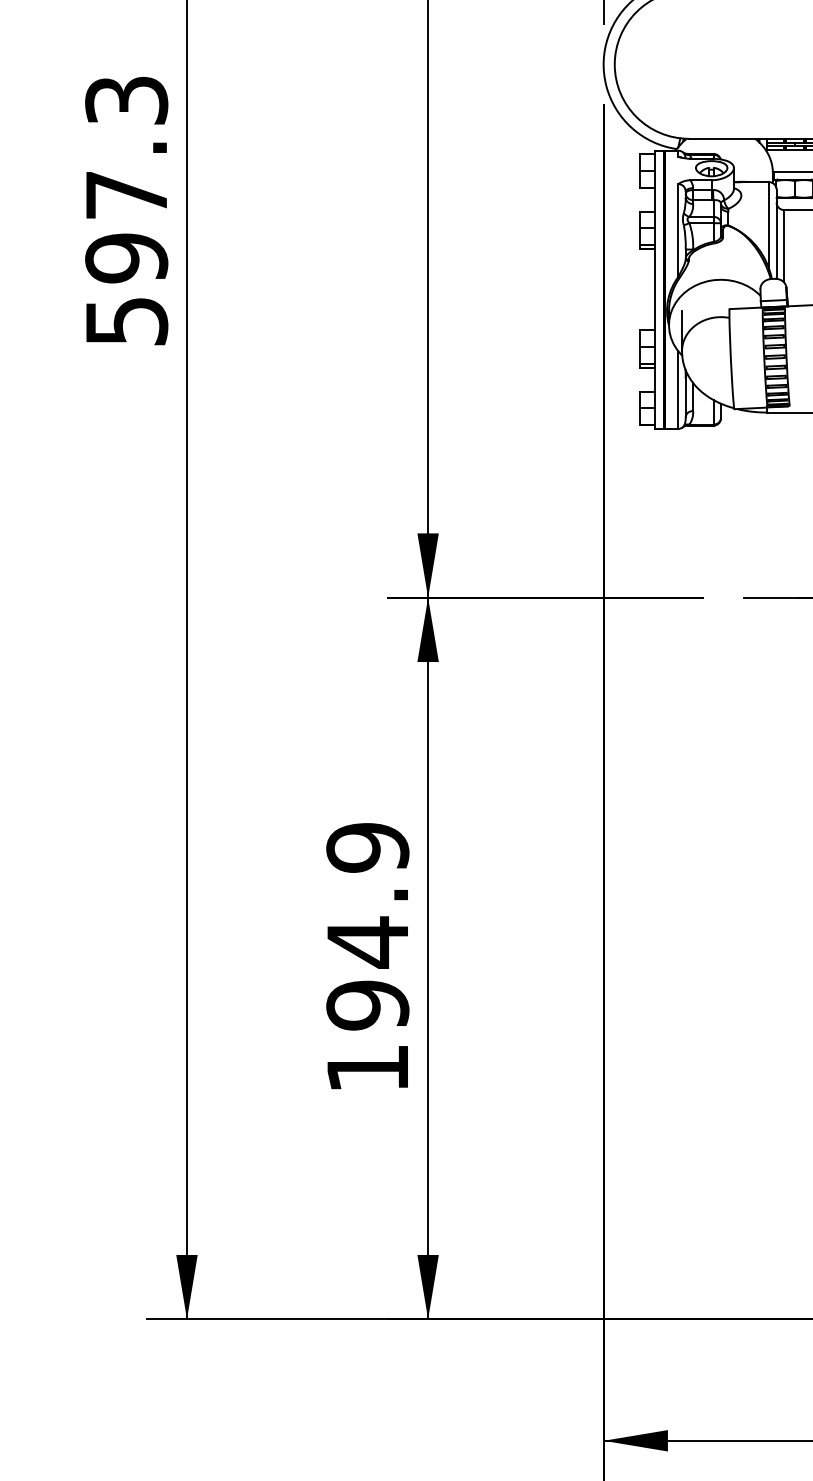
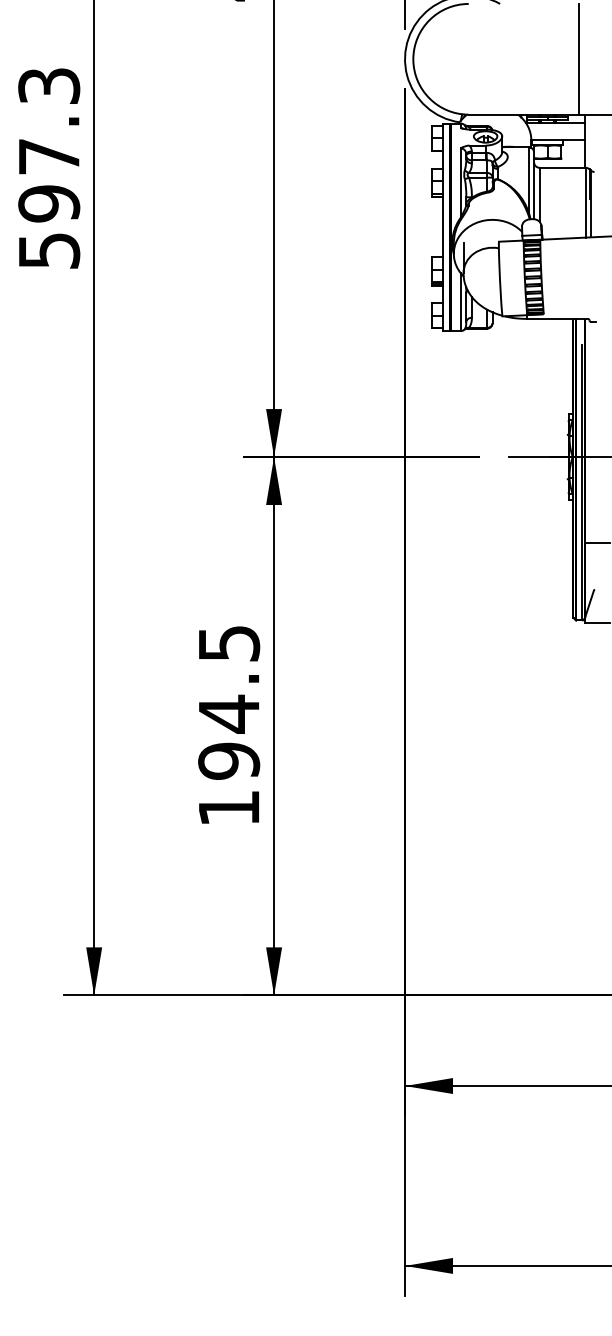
text: (368, 847) -> (229, 643), 194.9 -> 194.5

